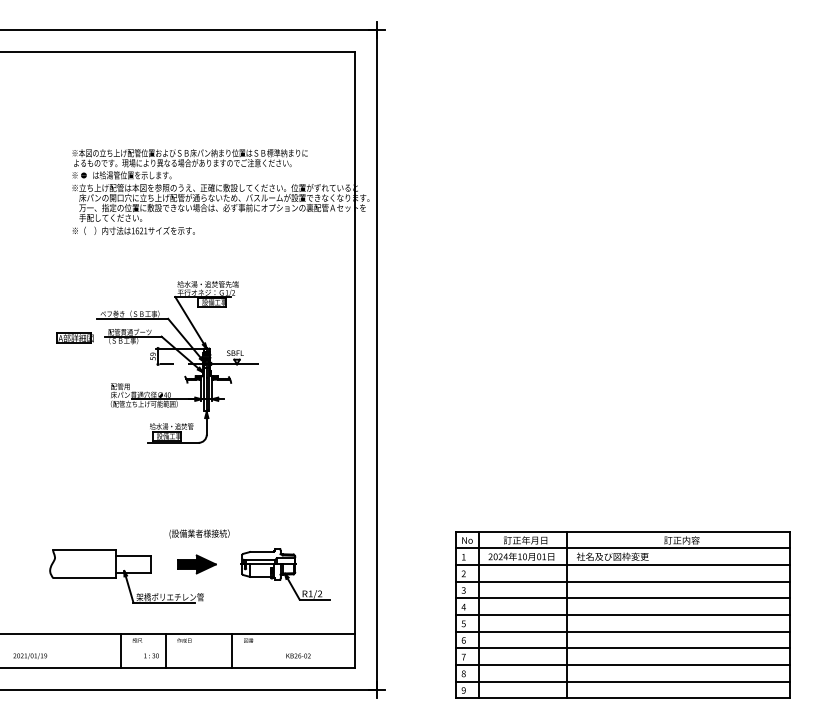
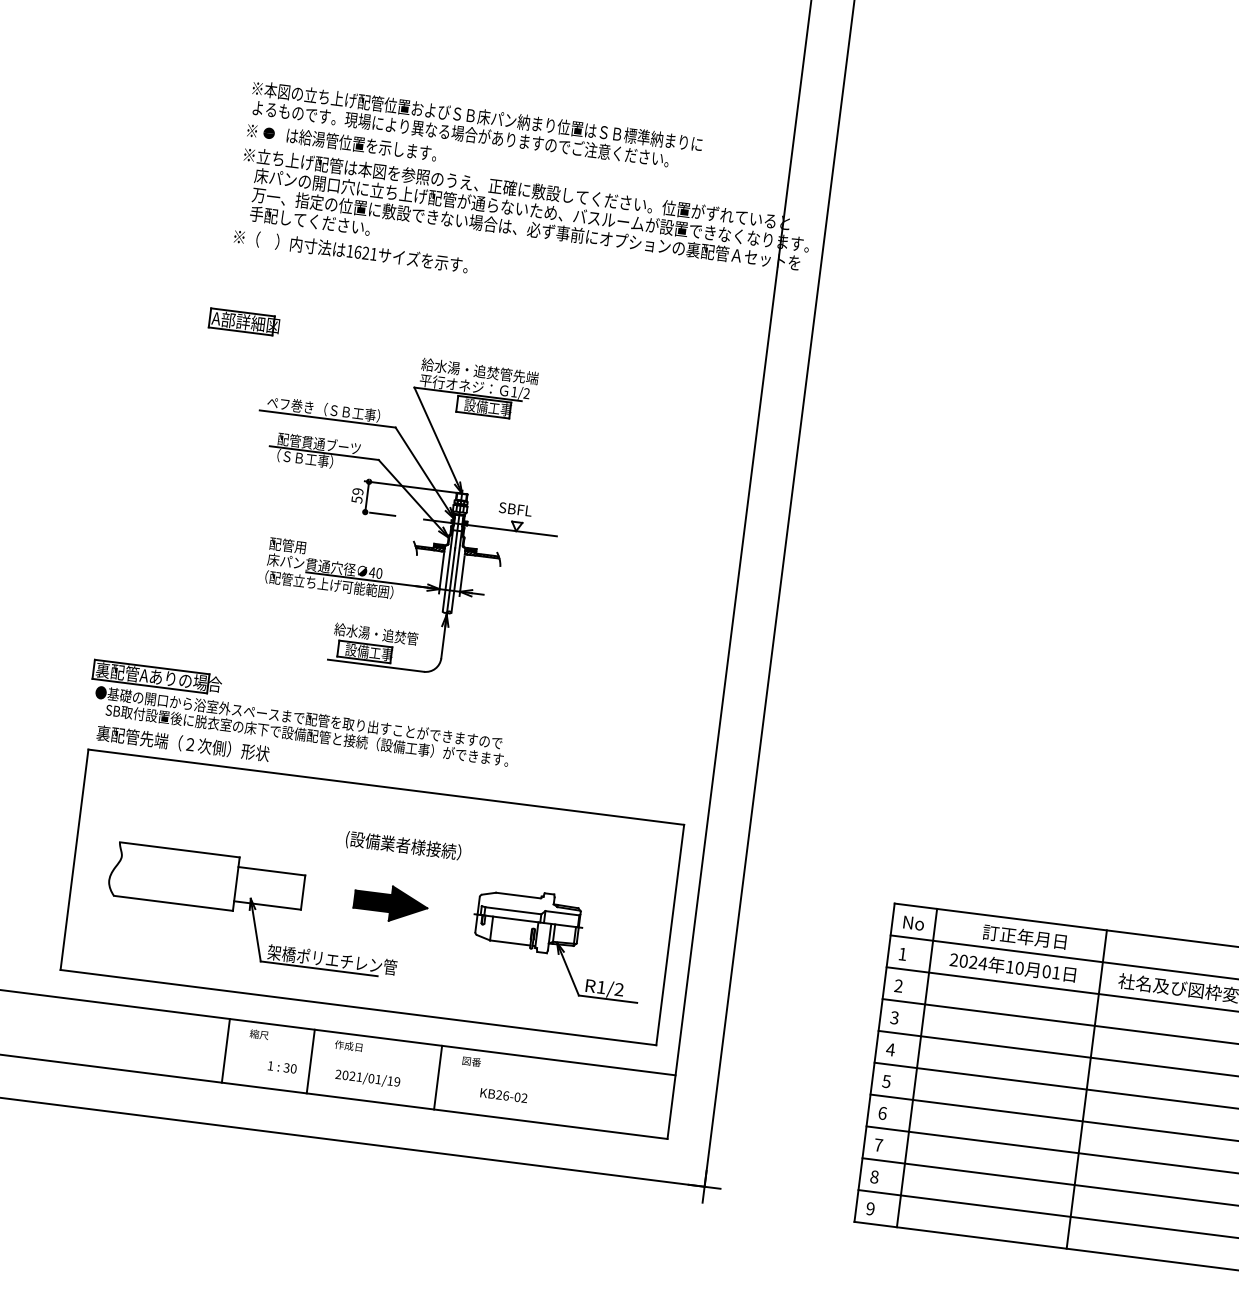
part: (74, 337) -> (242, 320), moved
part: (185, 538) -> (375, 851), added
text: (298, 655) -> (504, 1094), moved
text: (30, 656) -> (368, 1079), moved

